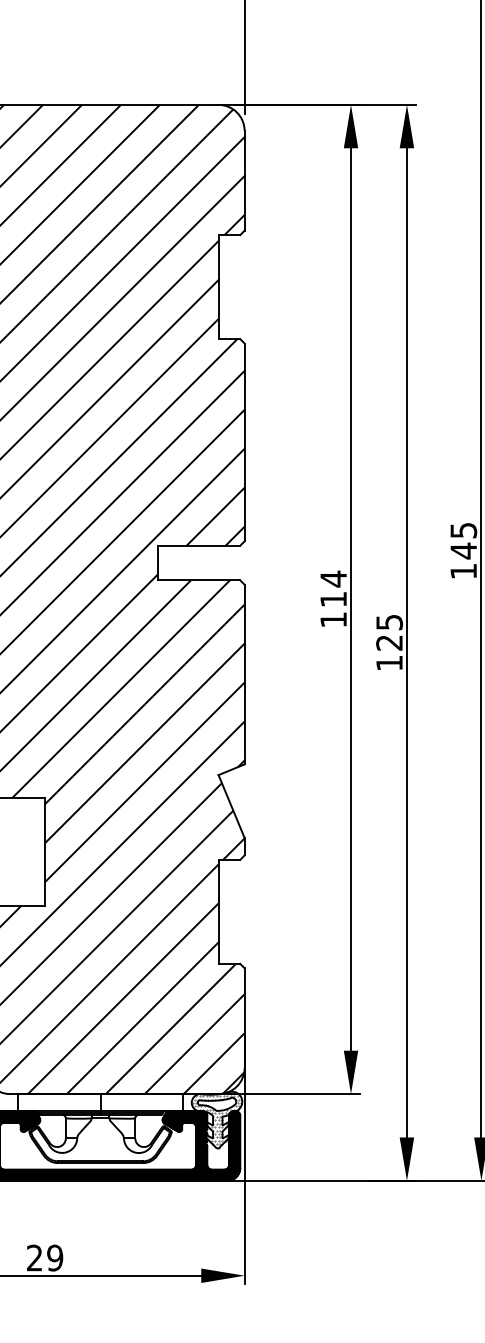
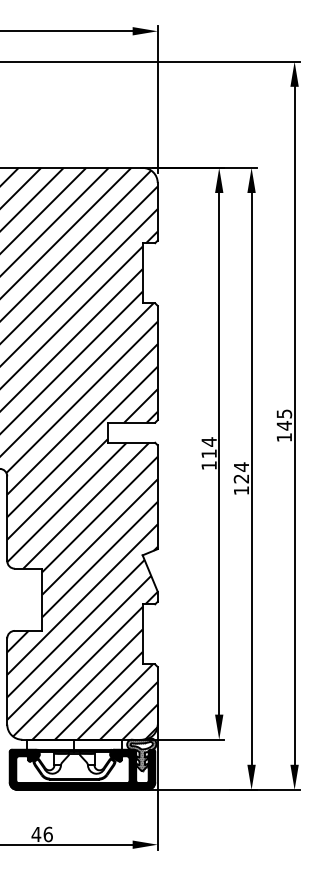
text: (389, 621) -> (241, 466), 125 -> 124
text: (43, 1258) -> (41, 834), 29 -> 46

